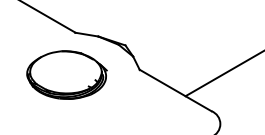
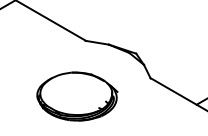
part: (66, 74) -> (76, 95), moved

